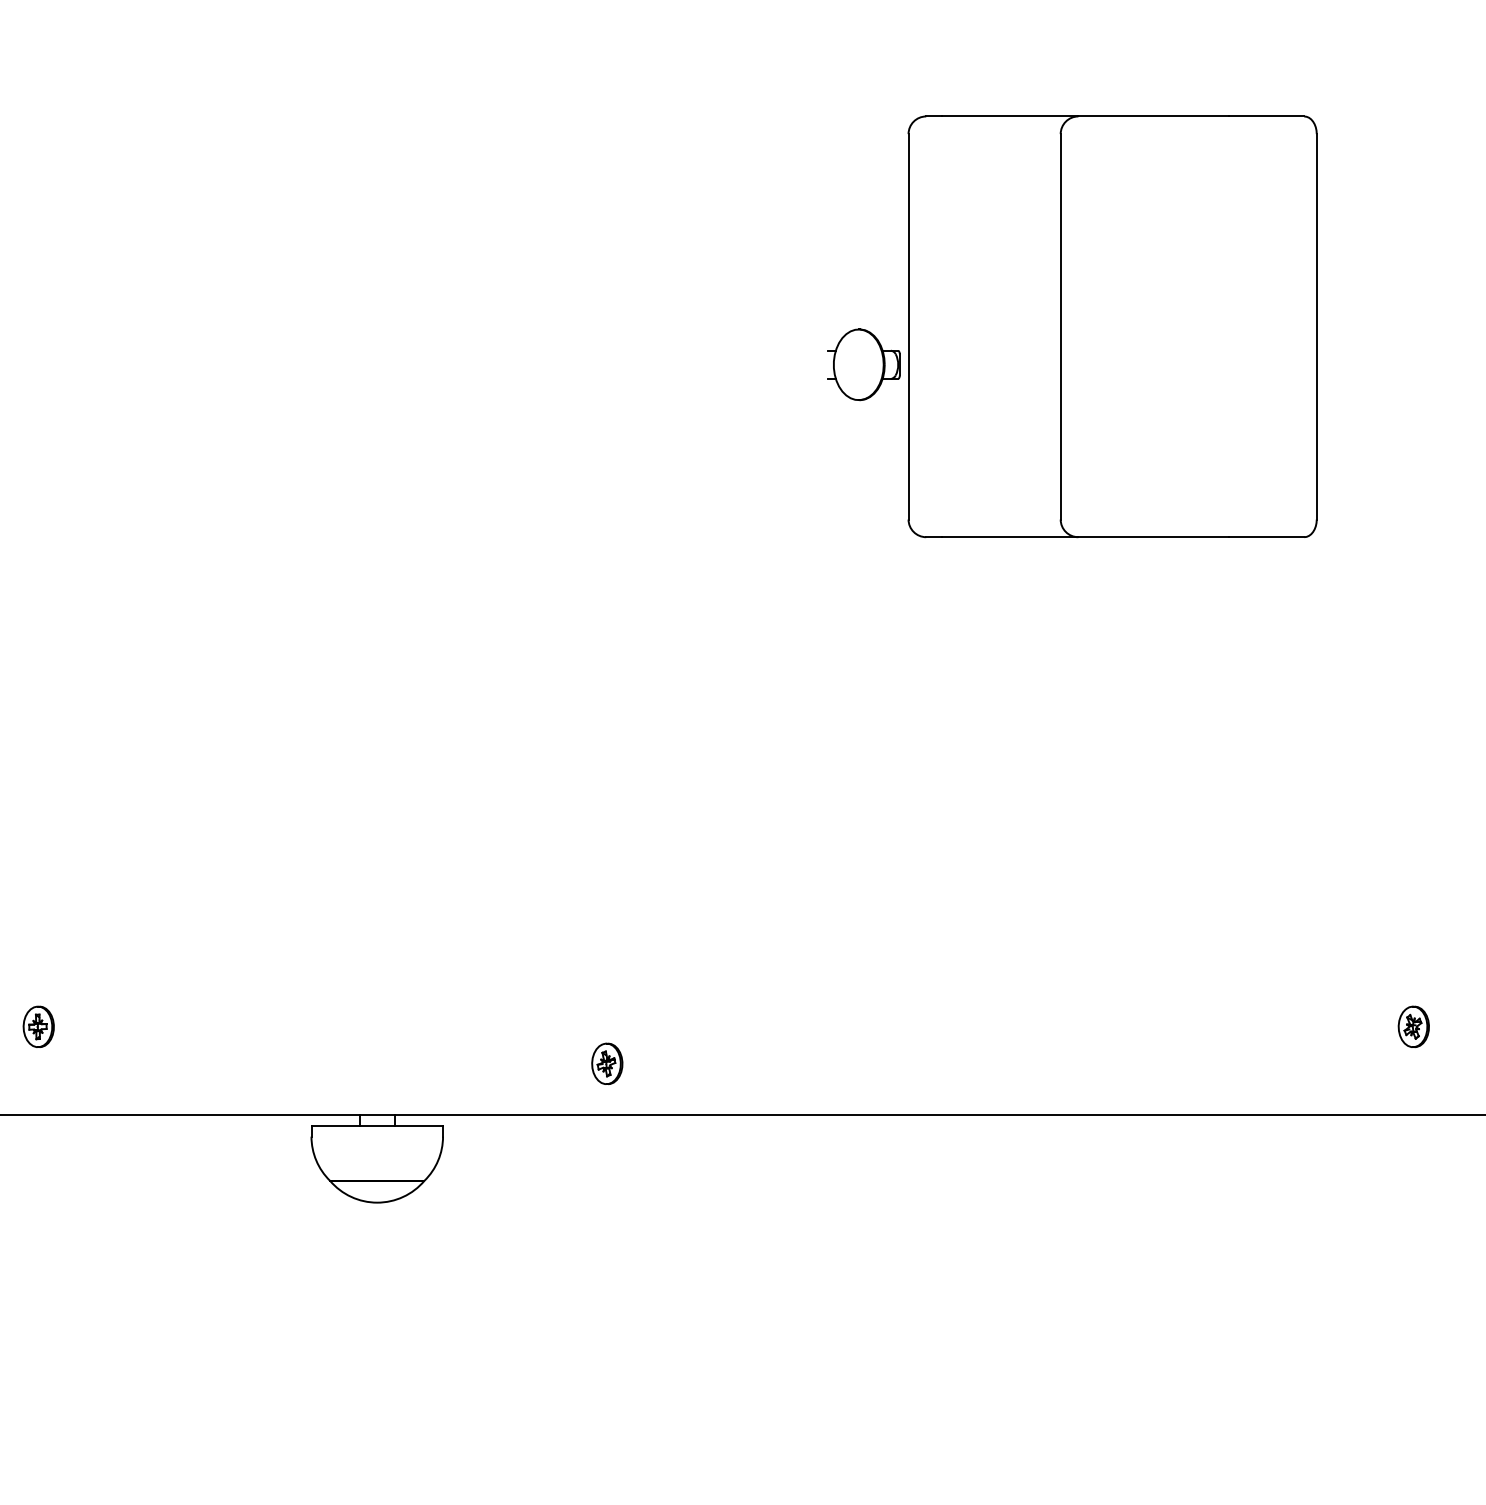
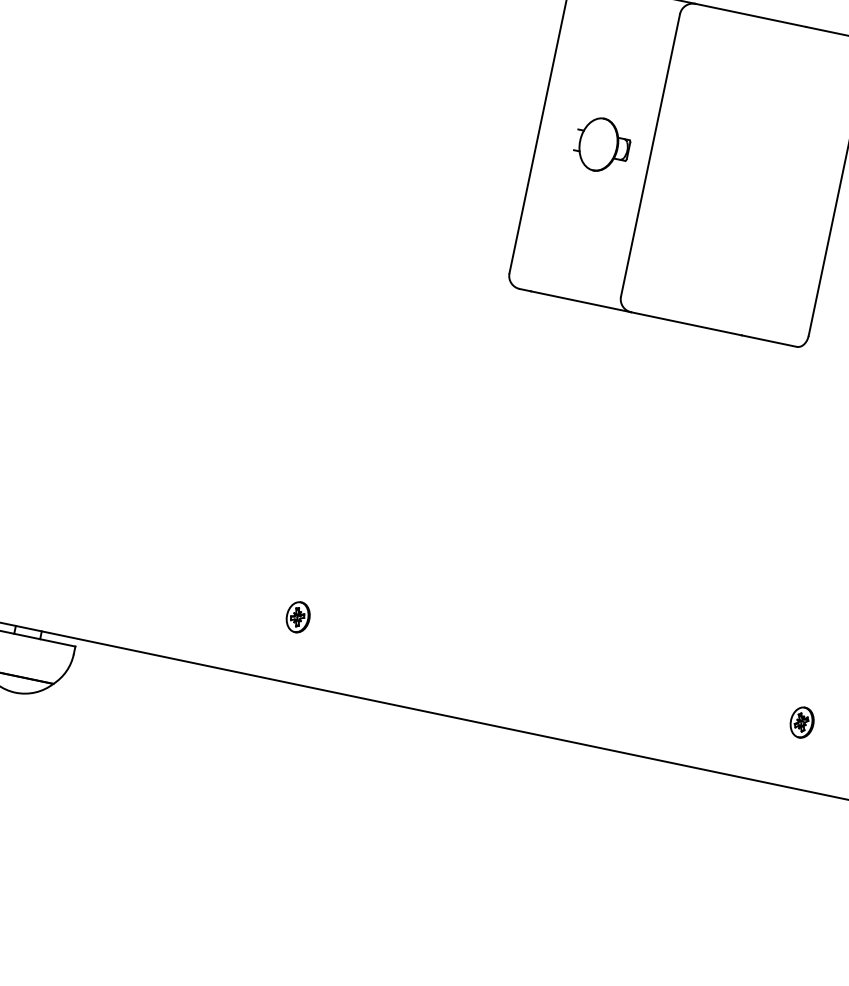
part: (863, 364) -> (602, 145), moved
part: (607, 1063) -> (298, 617), moved

